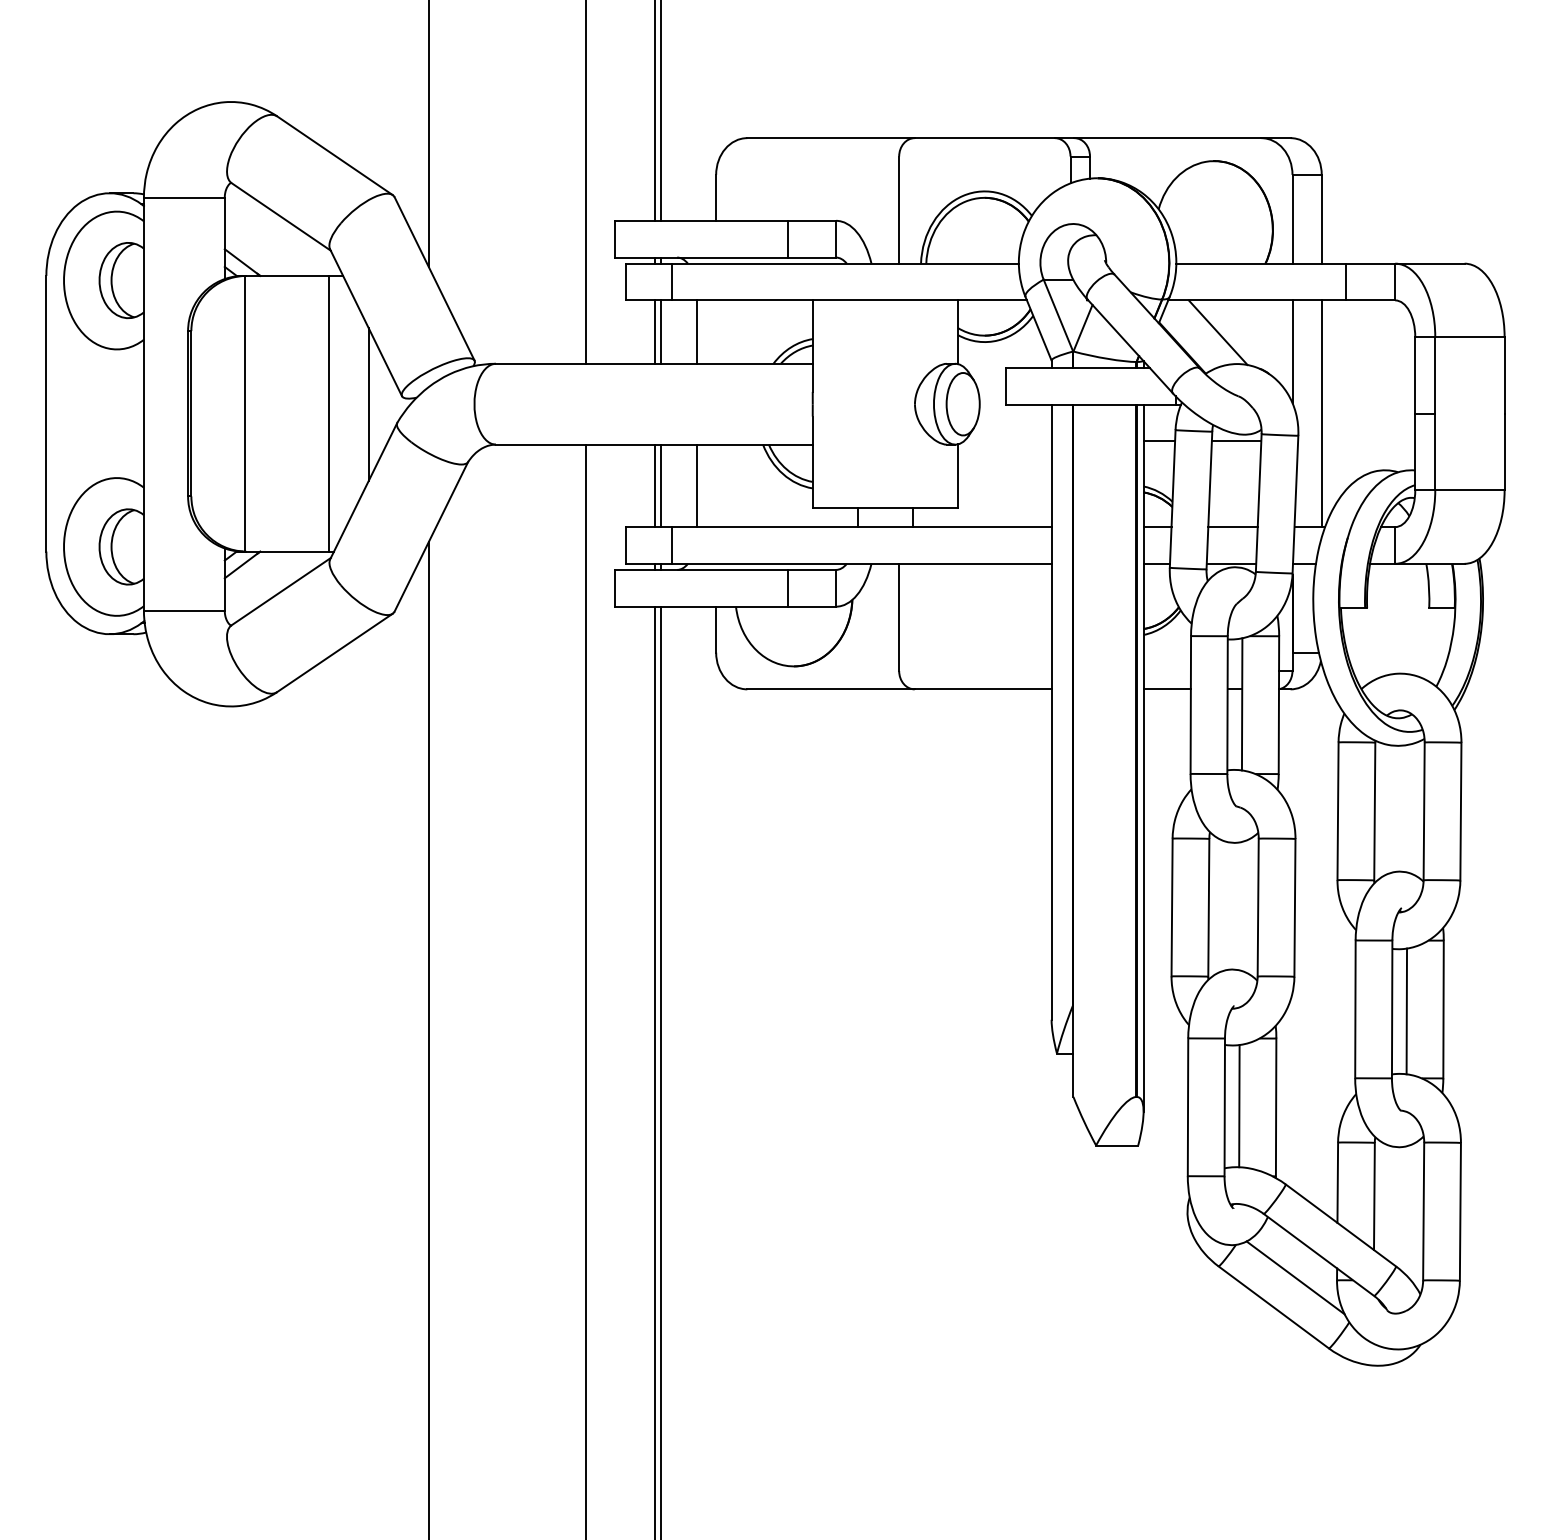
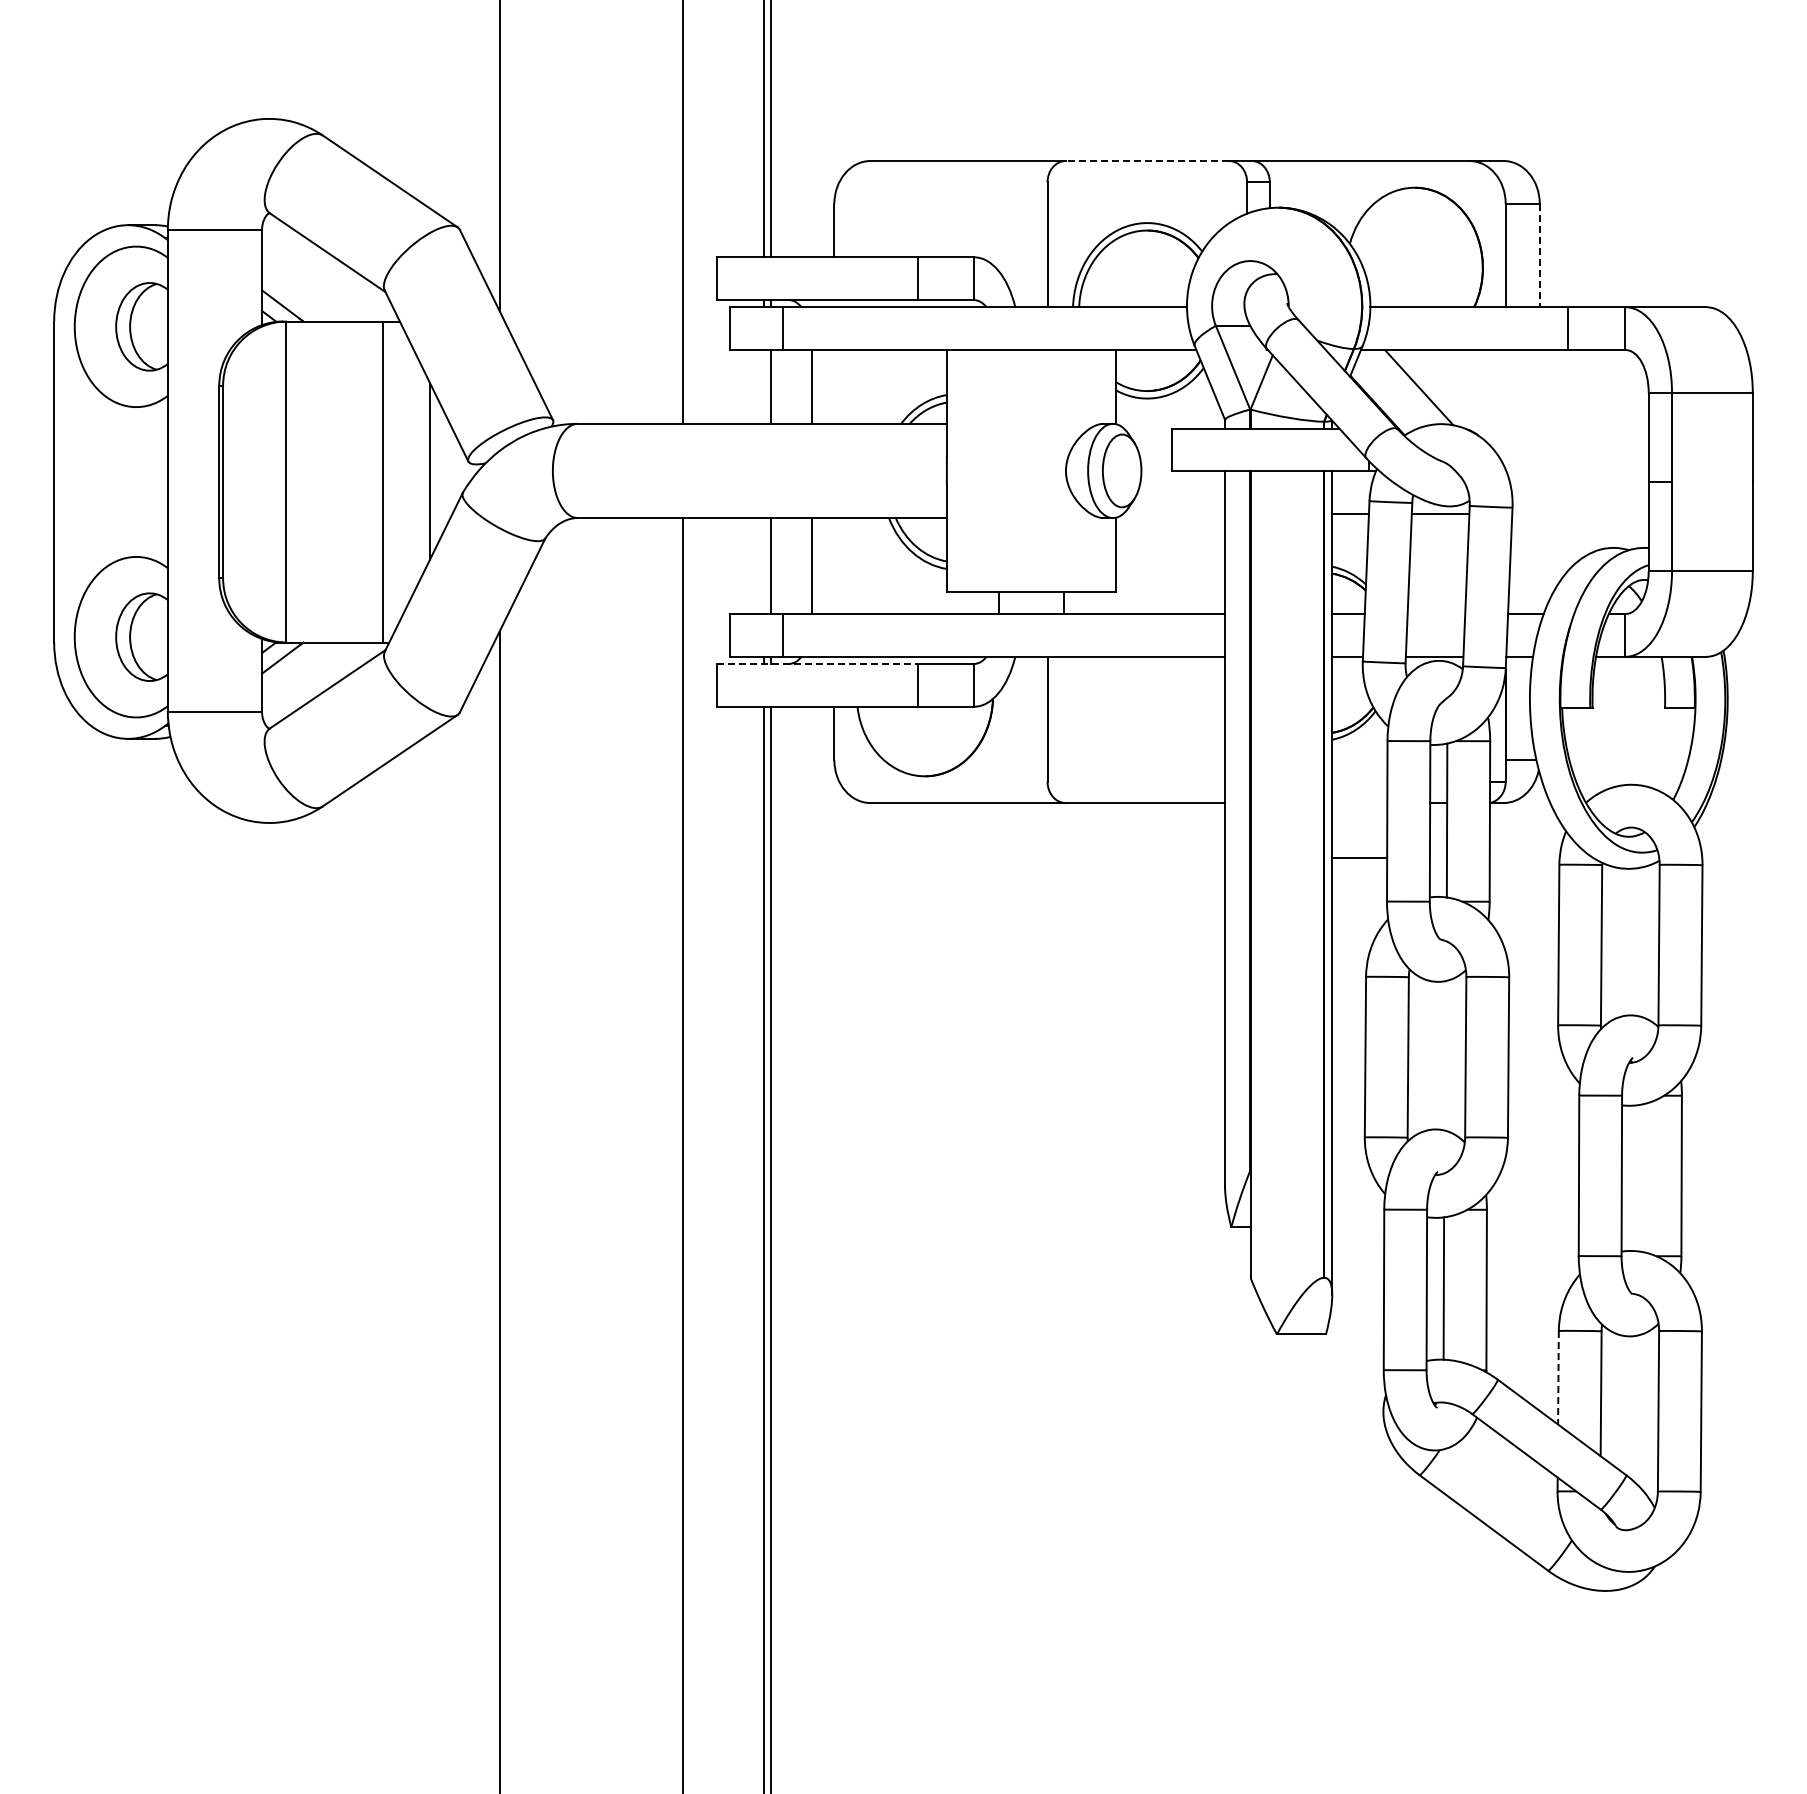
line: (984, 138) -> (1147, 161), solid -> dashed
line: (1321, 219) -> (1539, 255), solid -> dashed
line: (655, 331) -> (763, 386), removed
line: (1292, 351) -> (1505, 409), removed
line: (1321, 414) -> (1539, 482), removed
line: (655, 486) -> (763, 566), removed
line: (1233, 527) -> (1436, 614), removed
line: (701, 569) -> (817, 663), solid -> dashed
line: (1166, 689) -> (1359, 858), moved
line: (1406, 1011) -> (1638, 1178), removed
line: (1337, 1182) -> (1558, 1377), solid -> dashed
line: (1295, 1277) -> (1509, 1488), removed

